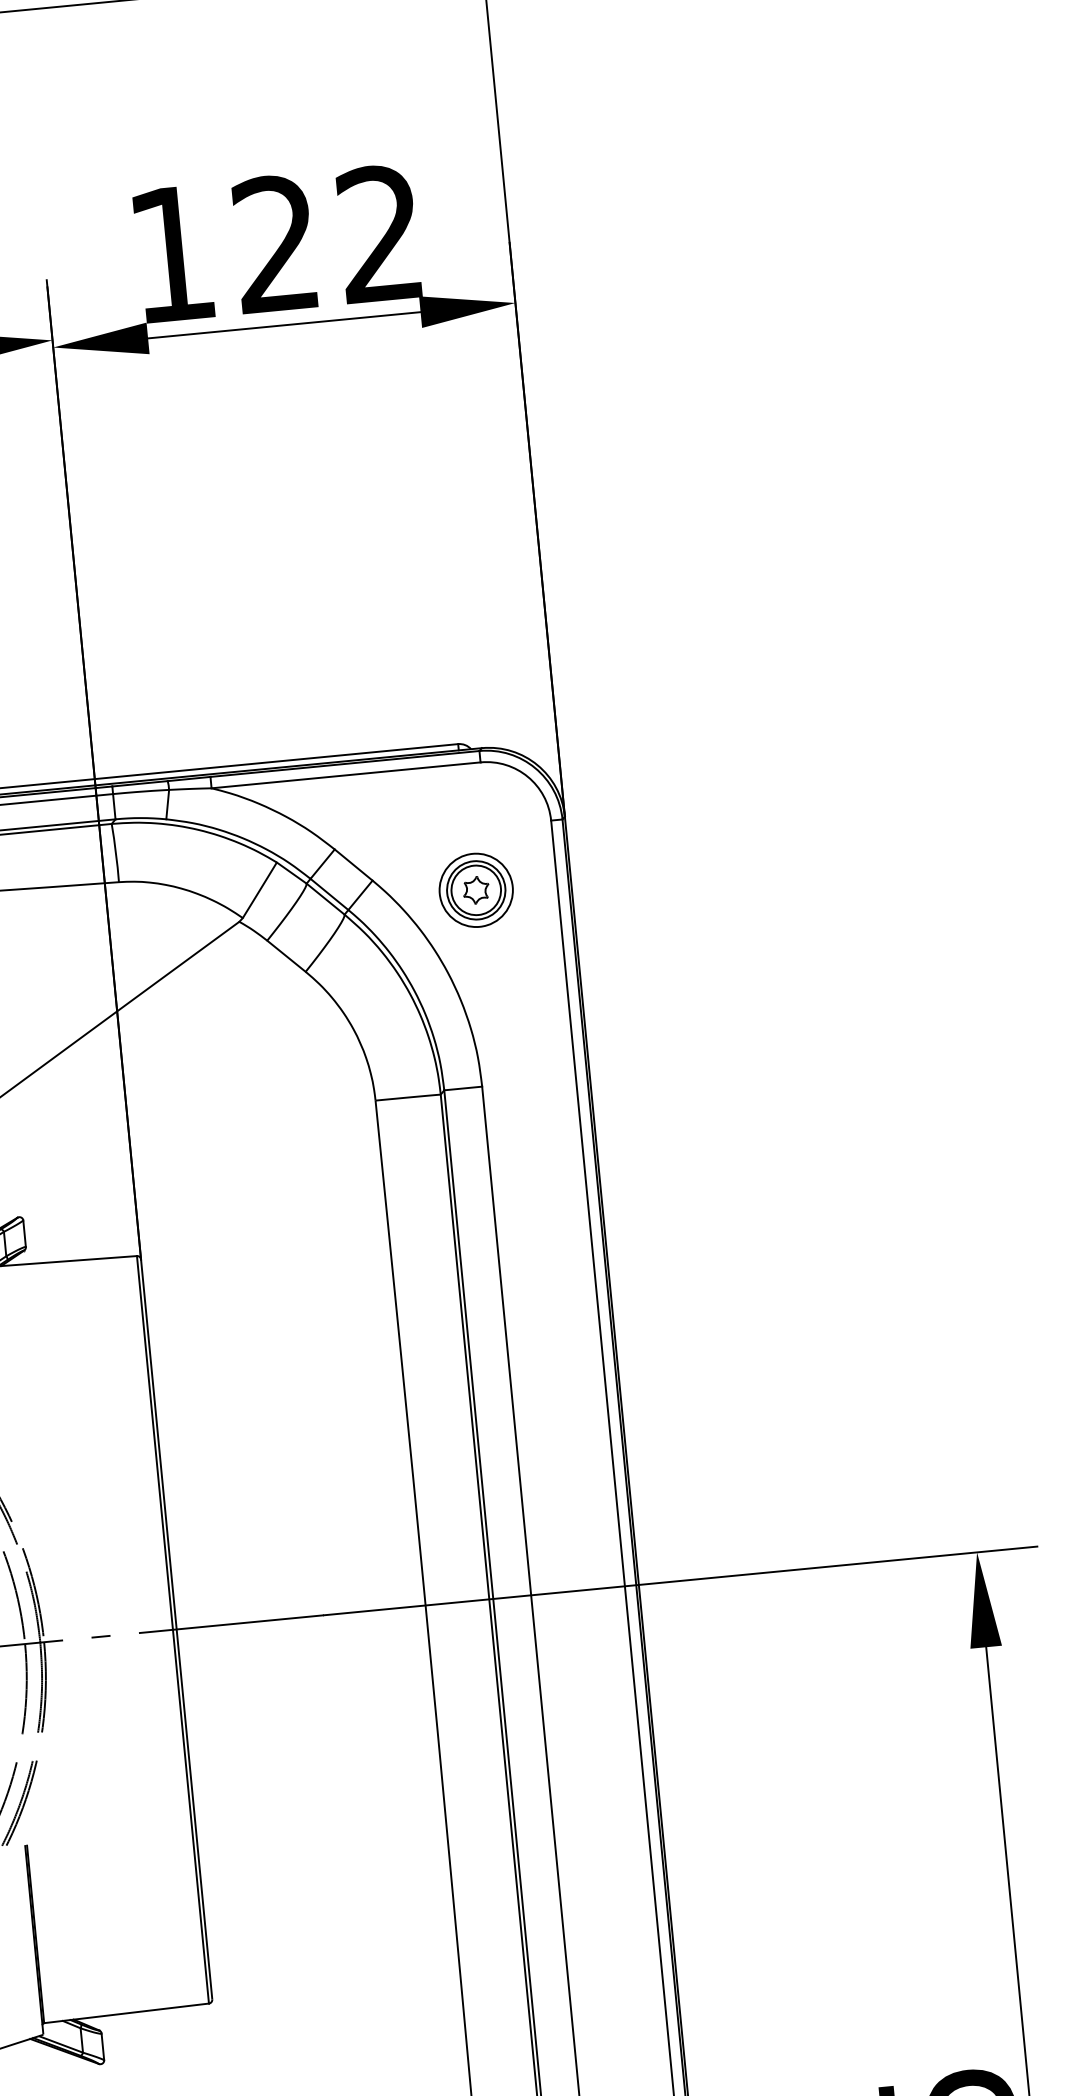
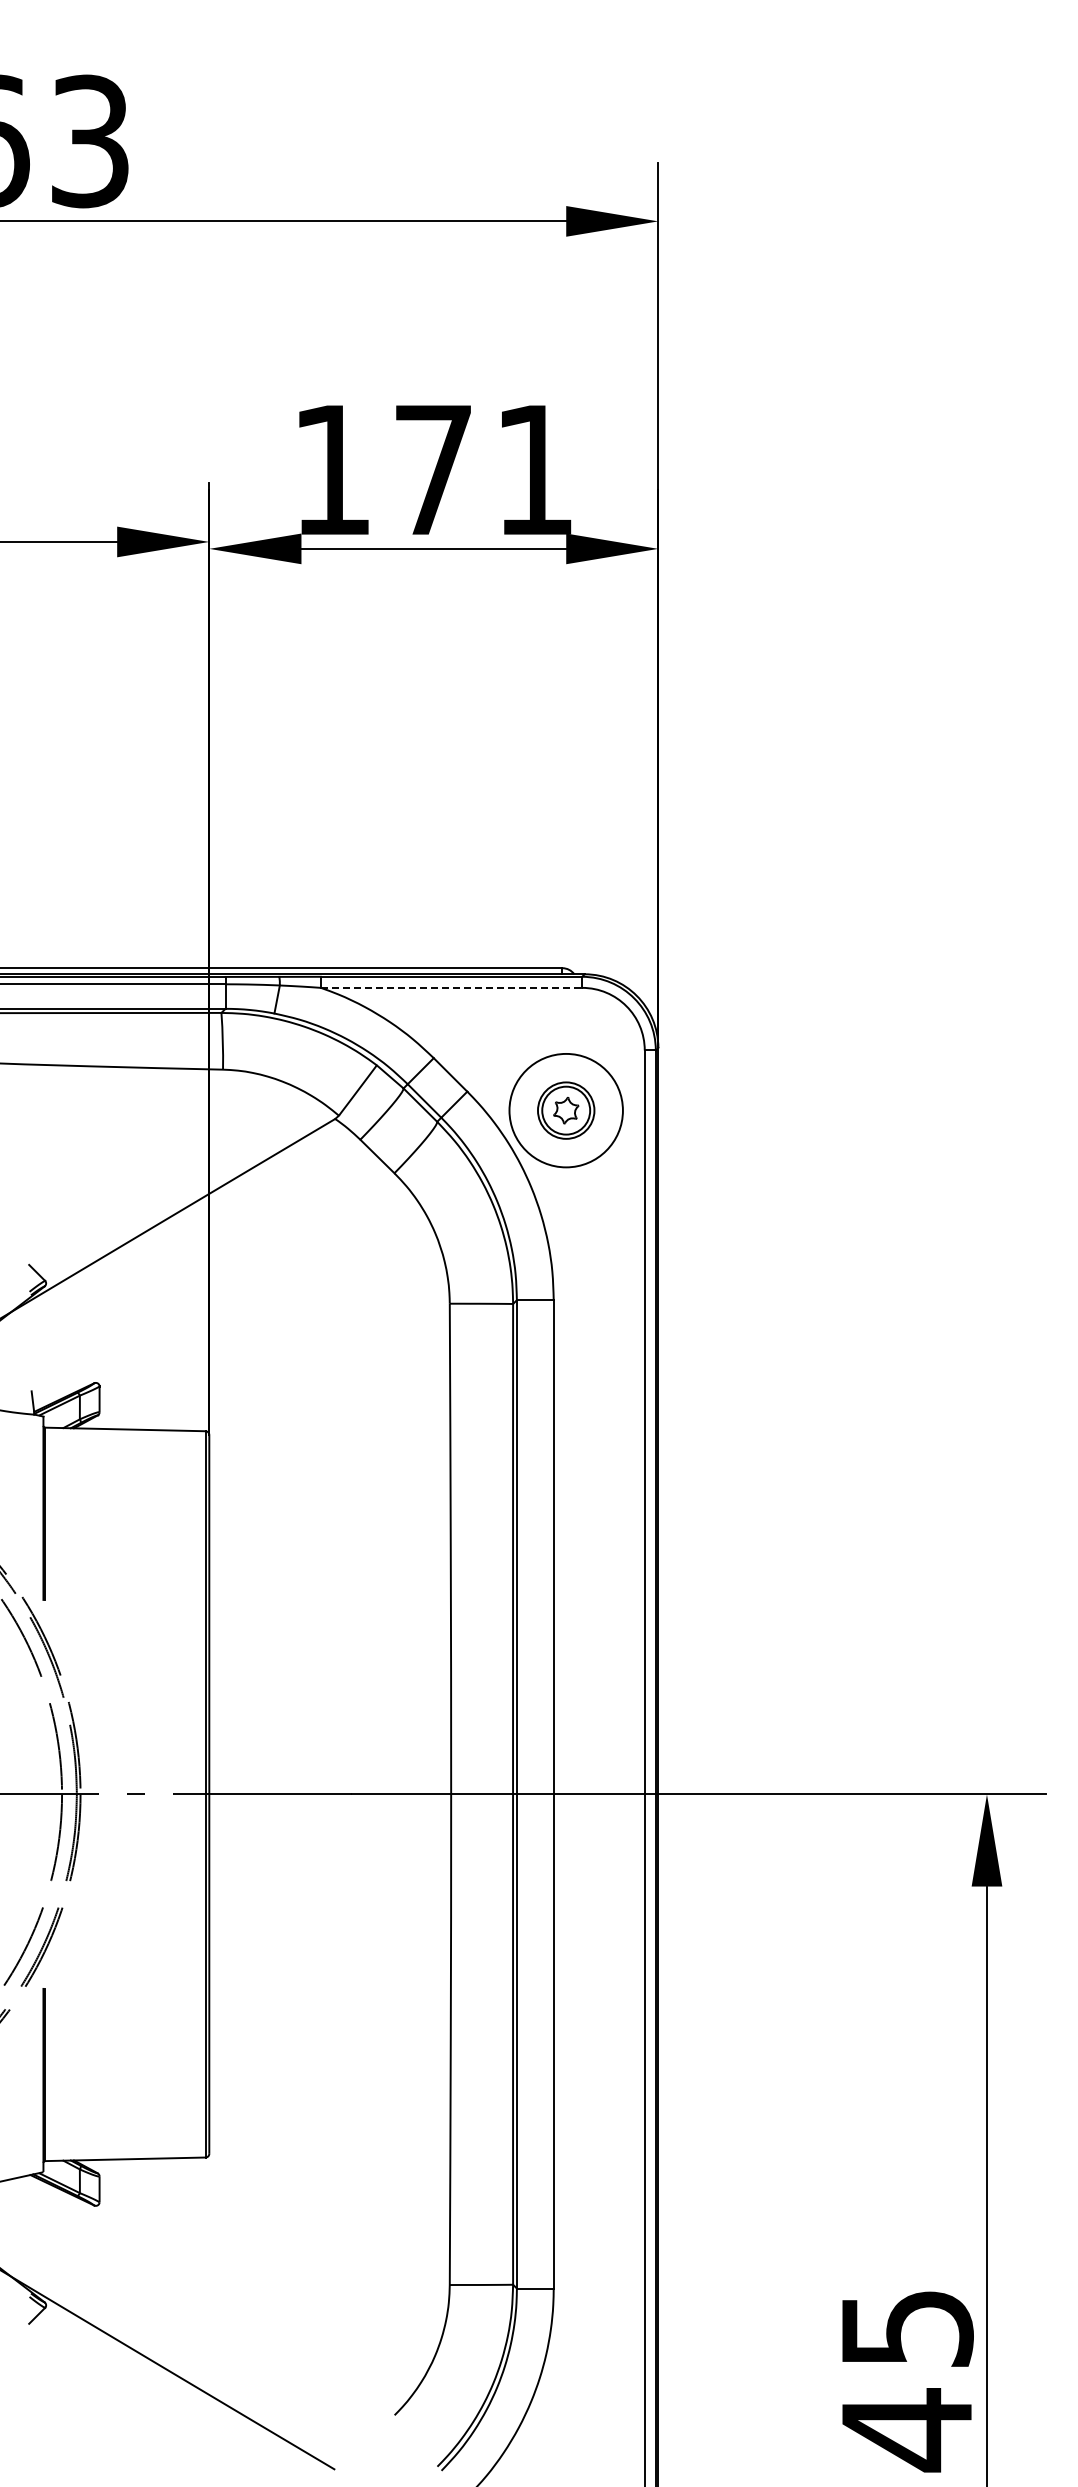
text: (326, 237) -> (482, 468), 122 -> 171
line: (345, 774) -> (451, 987), solid -> dashed
circle: (475, 890) -> (565, 1110), size x1.6

